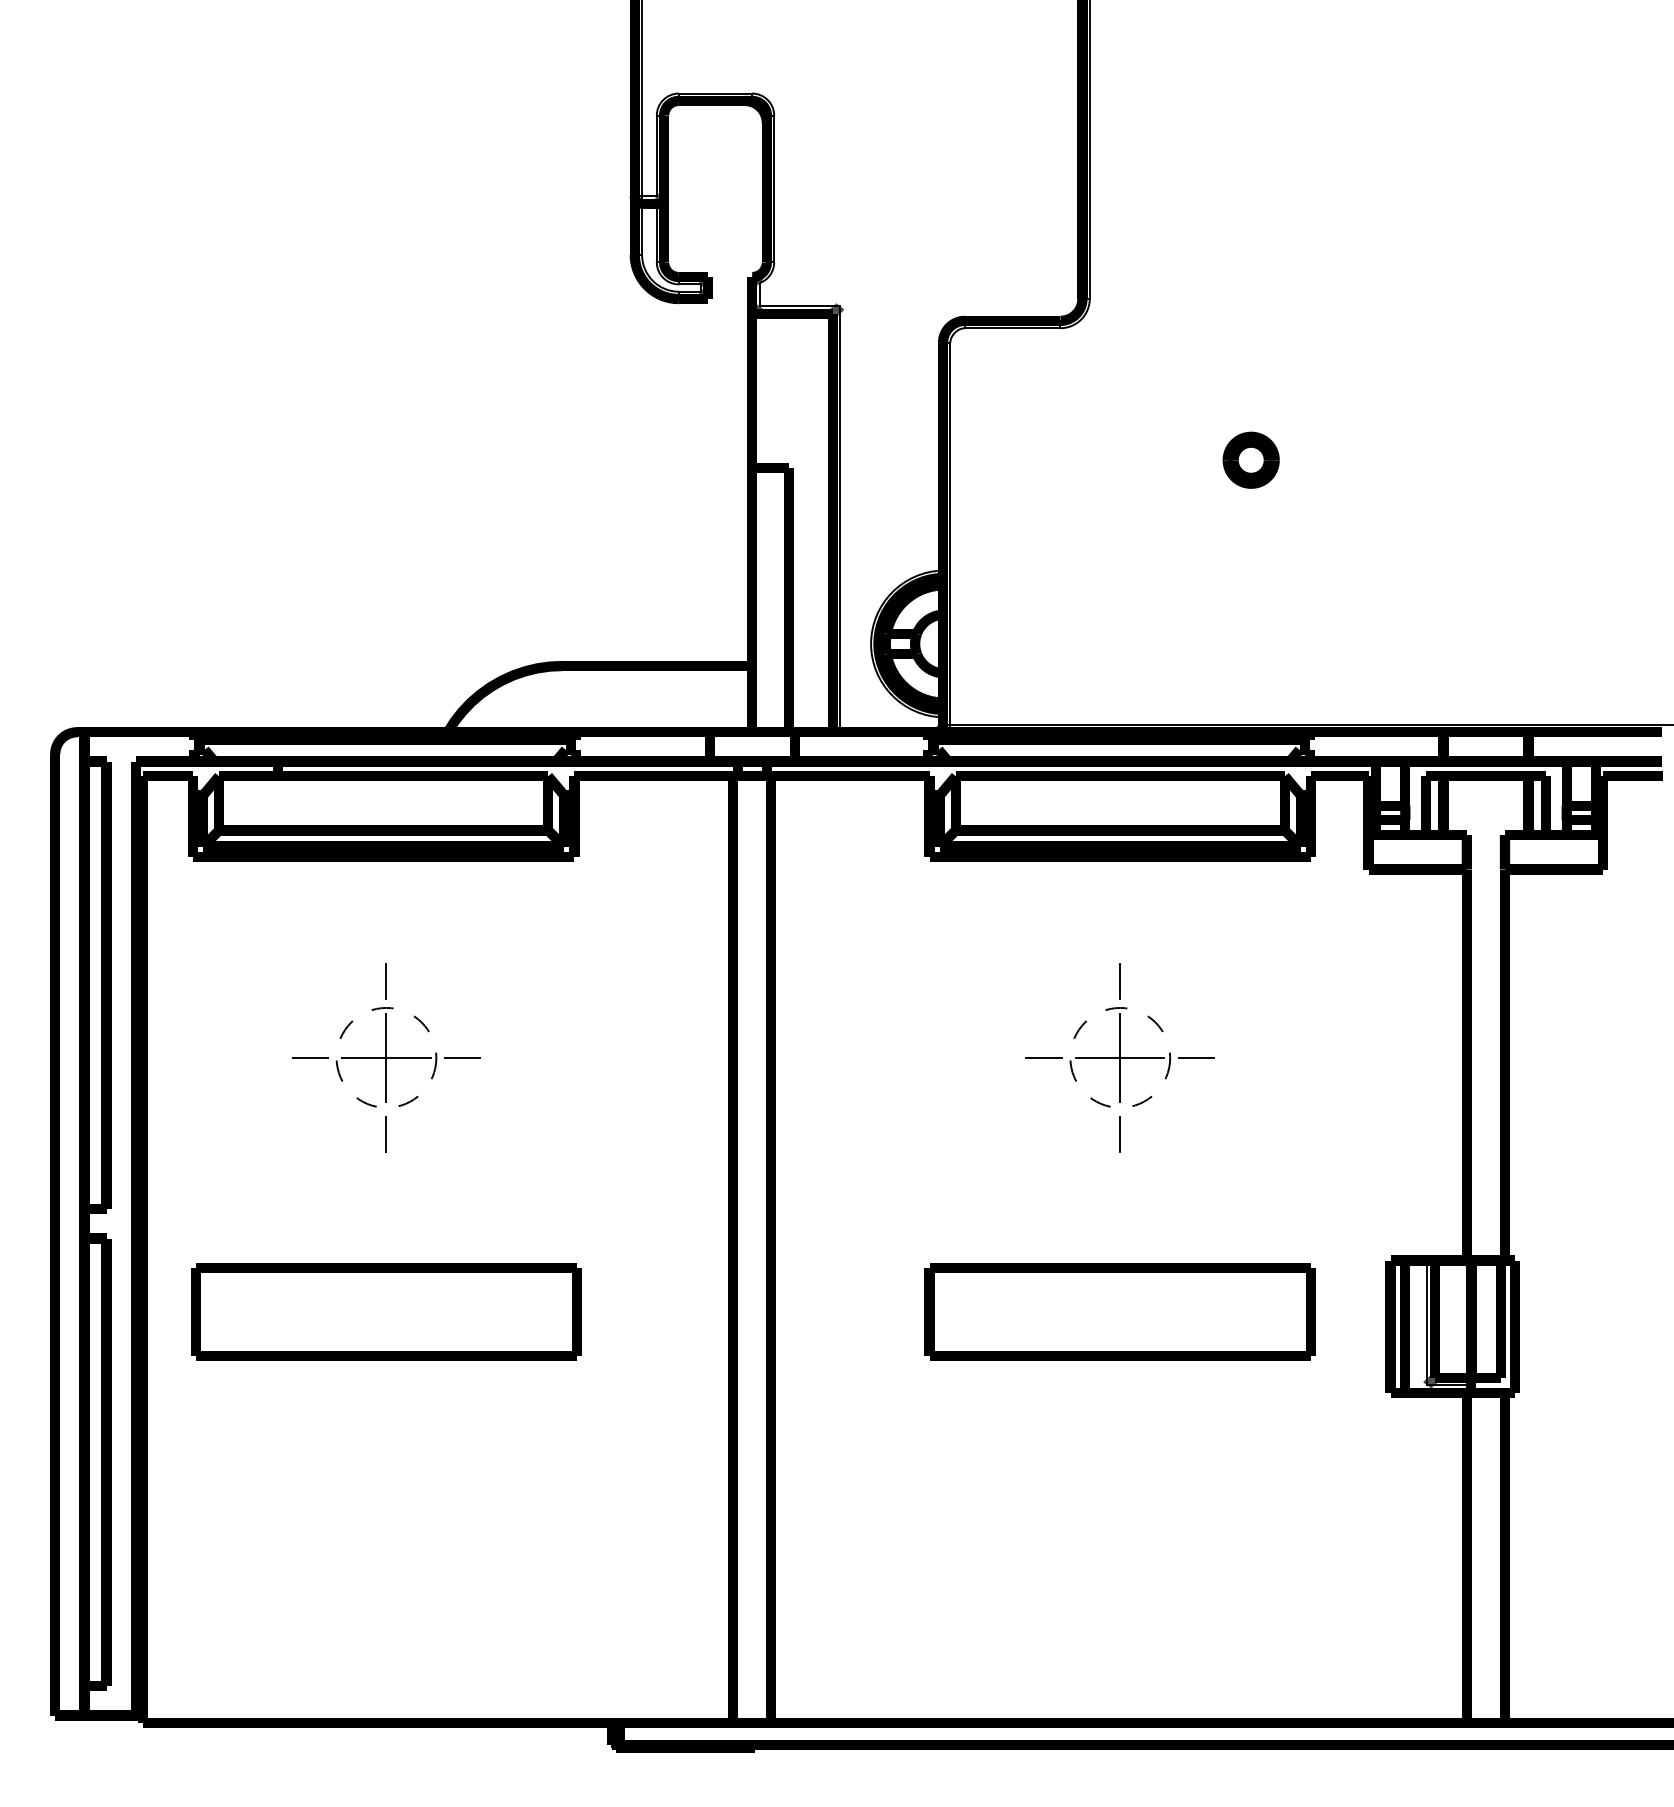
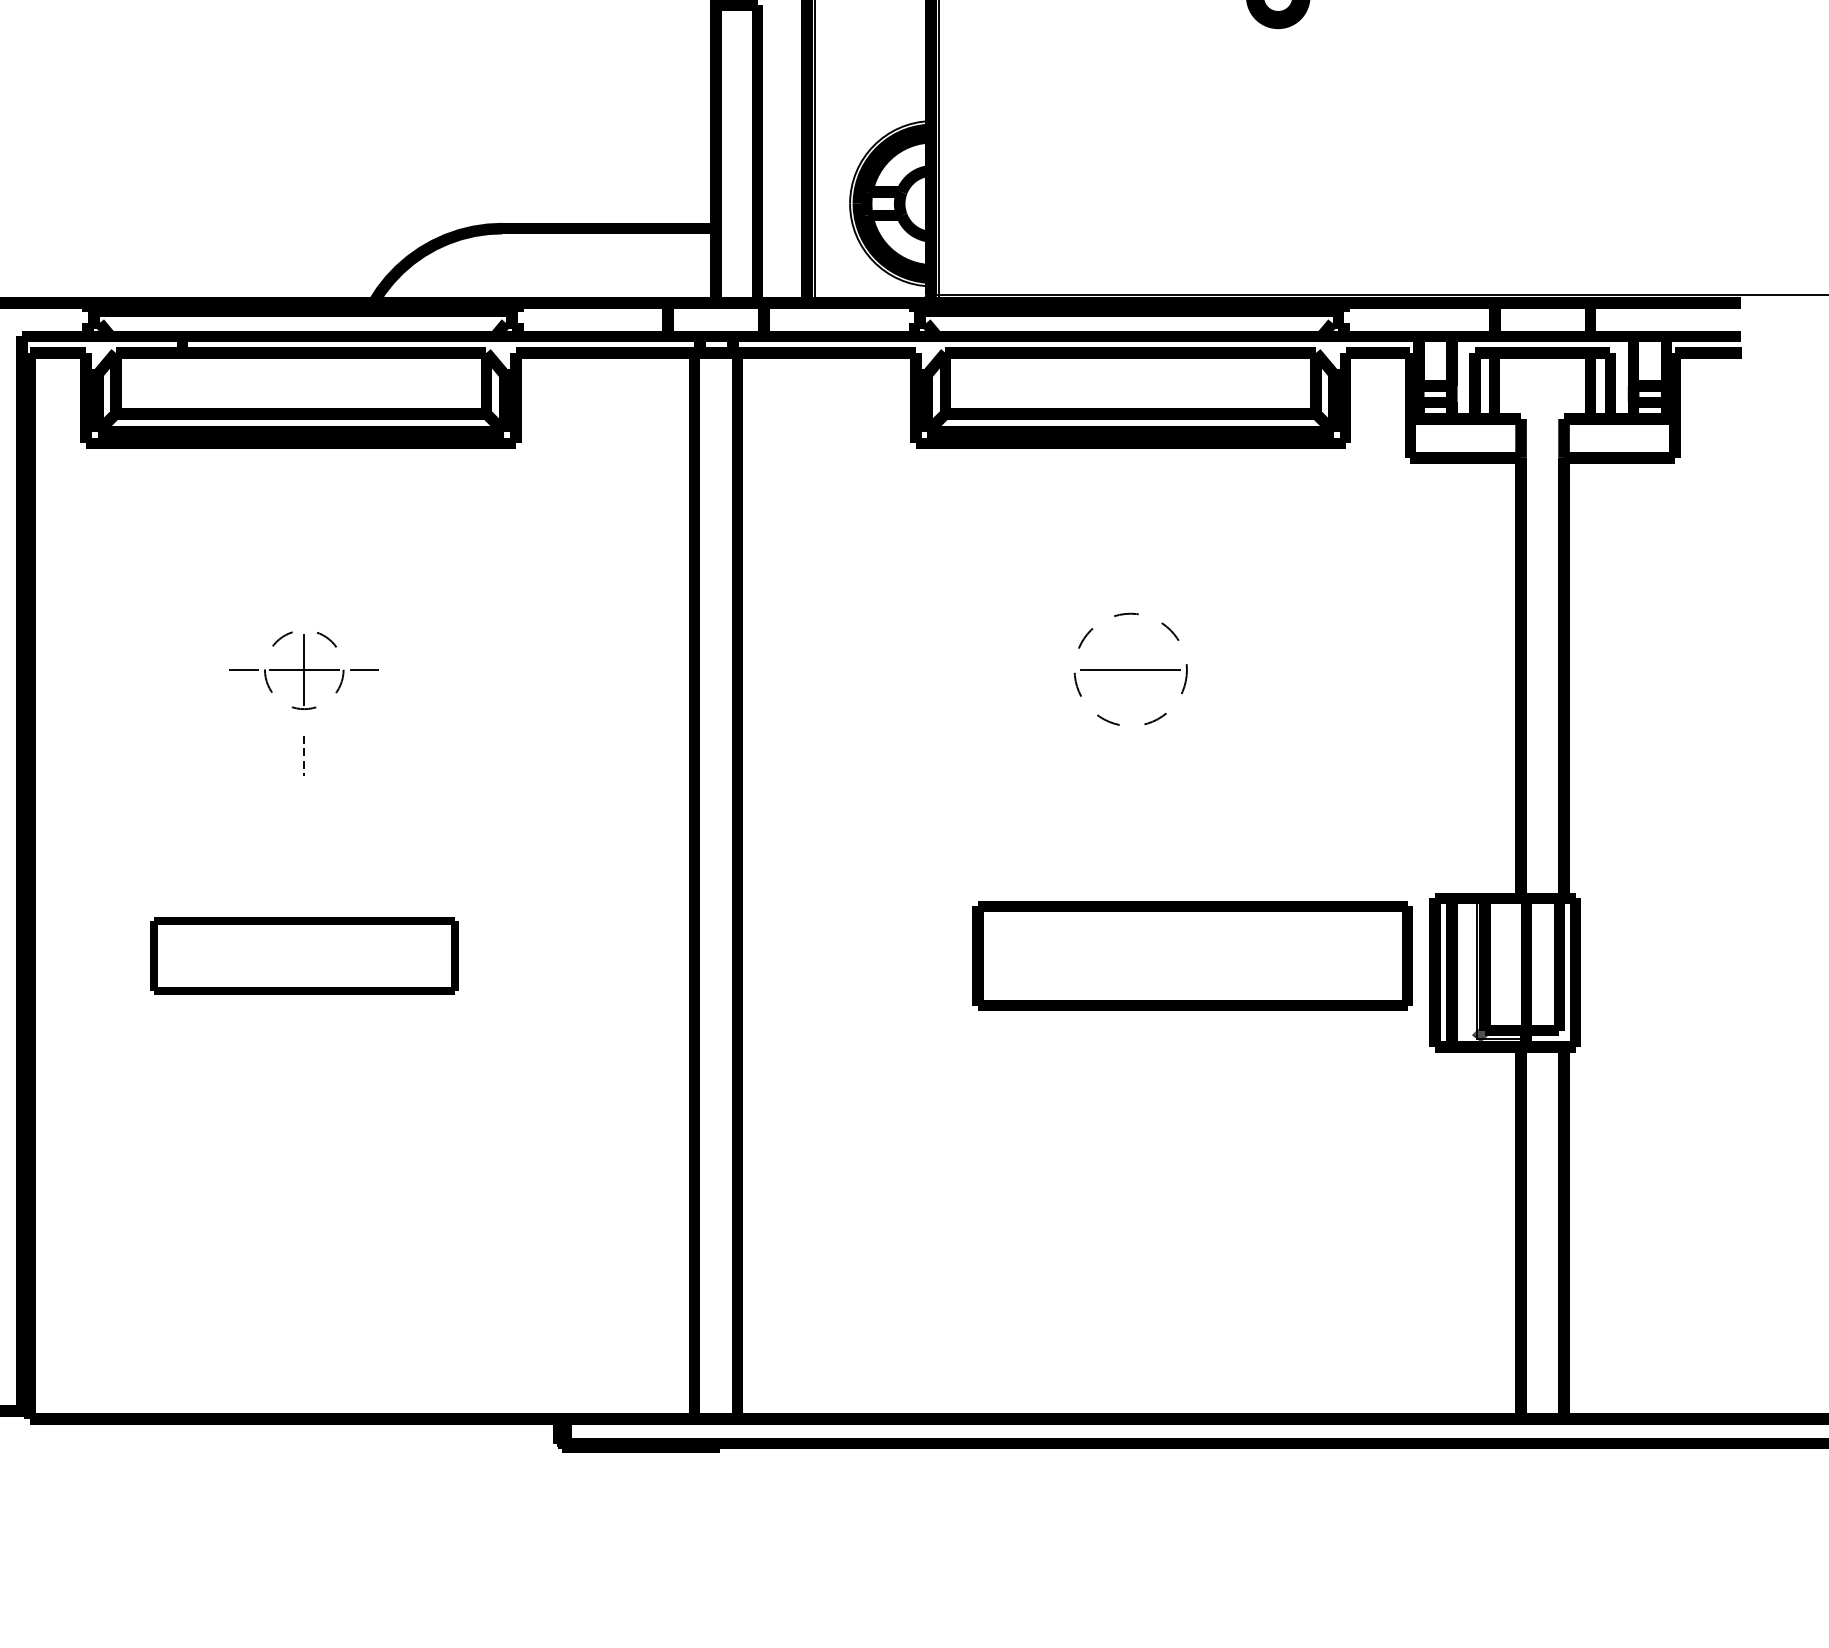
line: (386, 981) -> (304, 583), removed
line: (1120, 981) -> (1130, 583), removed
part: (386, 1057) -> (304, 669), size x0.7
line: (1043, 1057) -> (1044, 669), removed
line: (1120, 1057) -> (1130, 669), removed
line: (1196, 1057) -> (1216, 669), removed
line: (1120, 1133) -> (1130, 755), removed
line: (386, 1134) -> (304, 756), solid -> dashed
part: (386, 1311) -> (304, 955), size x0.7
part: (1119, 1311) -> (1191, 955), moved

